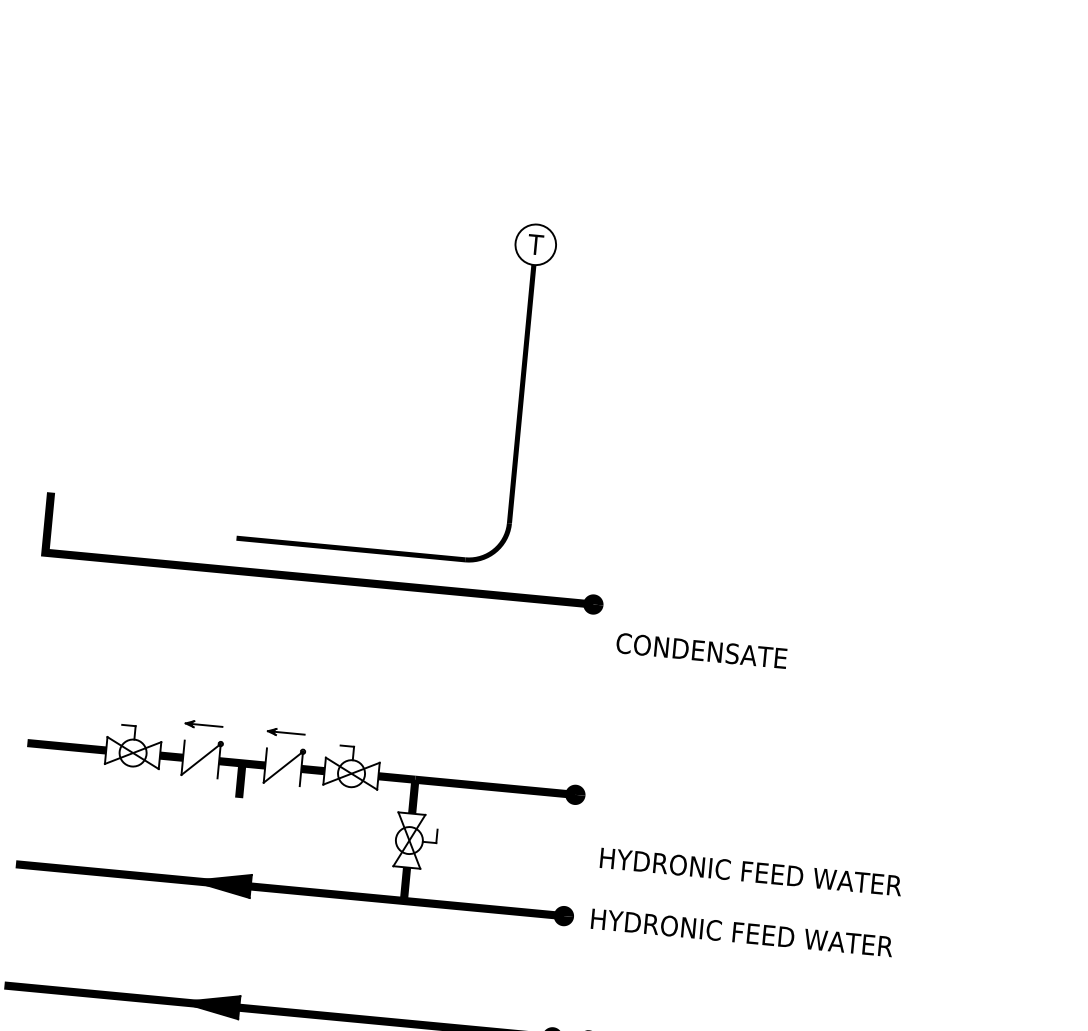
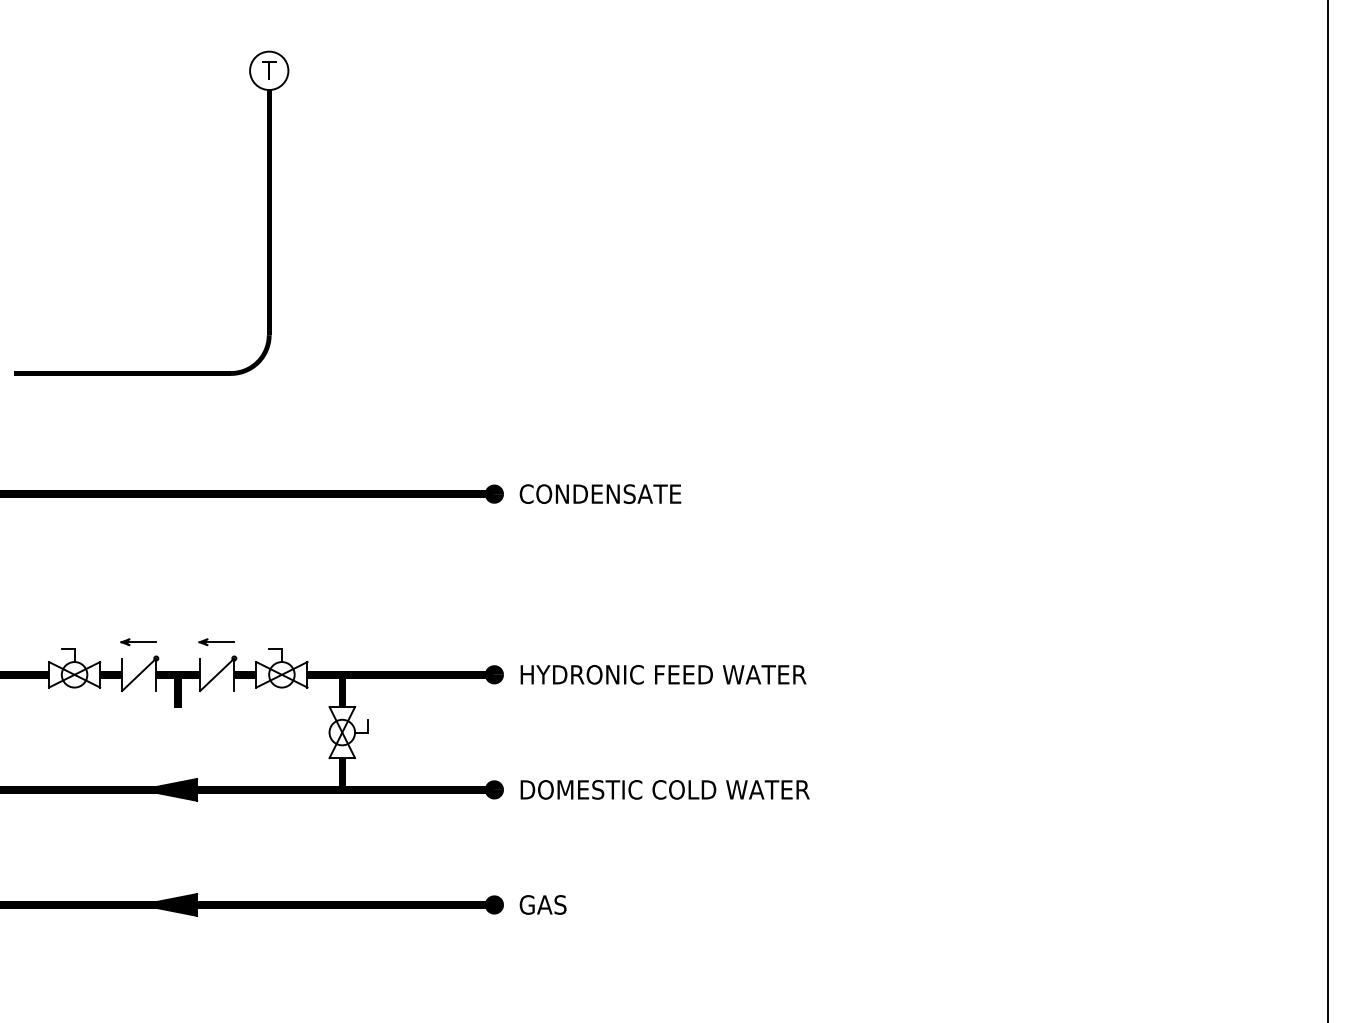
part: (519, 393) -> (267, 212), moved
text: (701, 650) -> (600, 493), moved
text: (751, 871) -> (663, 674), moved
text: (745, 932) -> (666, 789), HYDRONIC FEED WATER -> DOMESTIC COLD WATER

